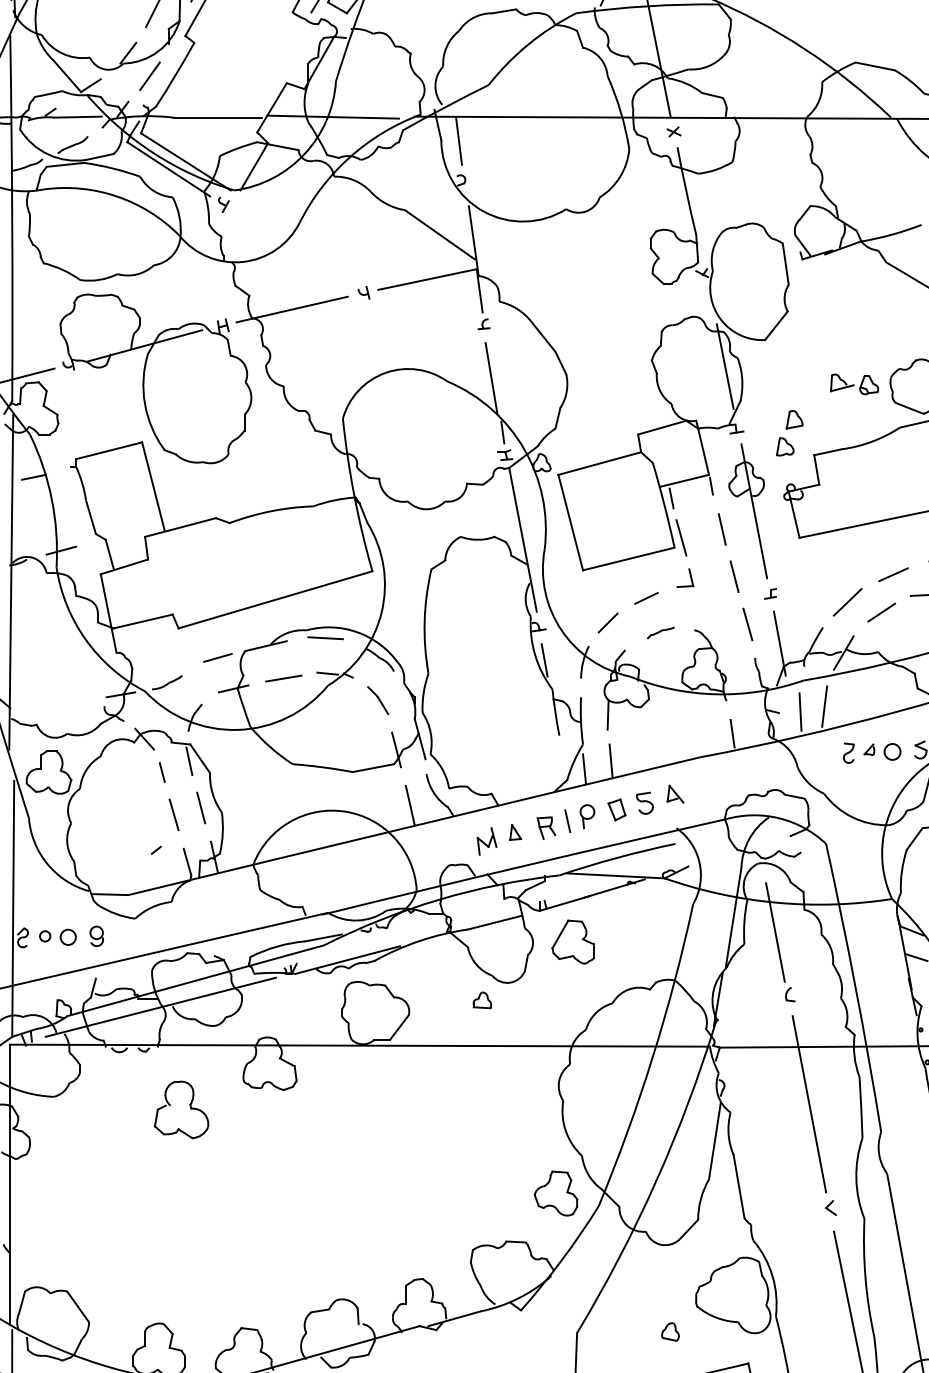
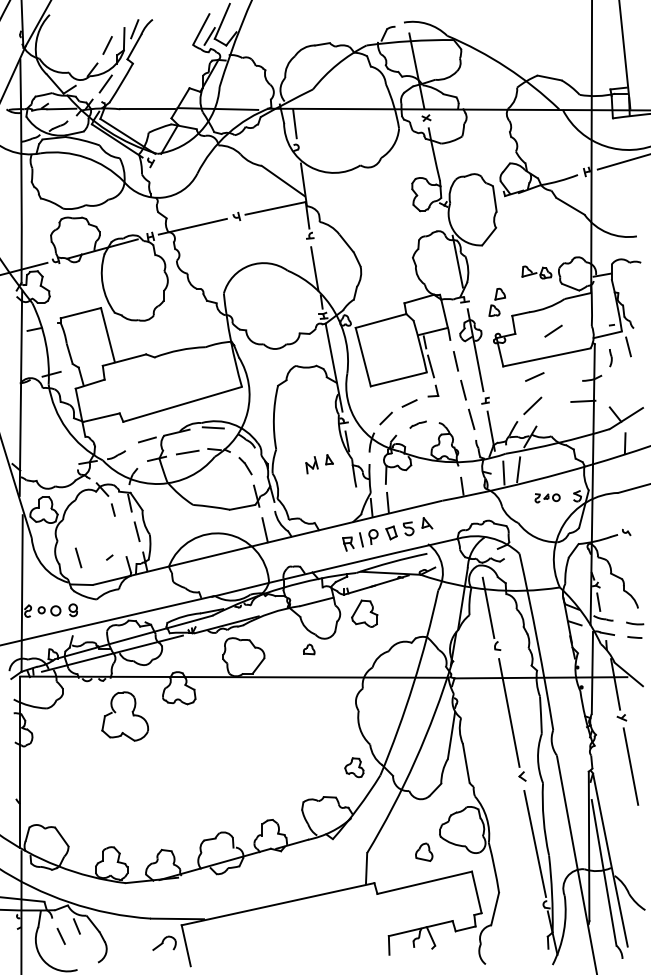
line: (893, 573) -> (534, 376), moved
line: (881, 611) -> (553, 330), moved
part: (871, 753) -> (547, 498), size x0.7
line: (173, 814) -> (78, 557), moved
part: (499, 840) -> (319, 464), moved
part: (180, 1109) -> (124, 716), size x1.4
part: (556, 1193) -> (354, 767), size x0.7
part: (670, 1332) -> (424, 852), size x1.6

